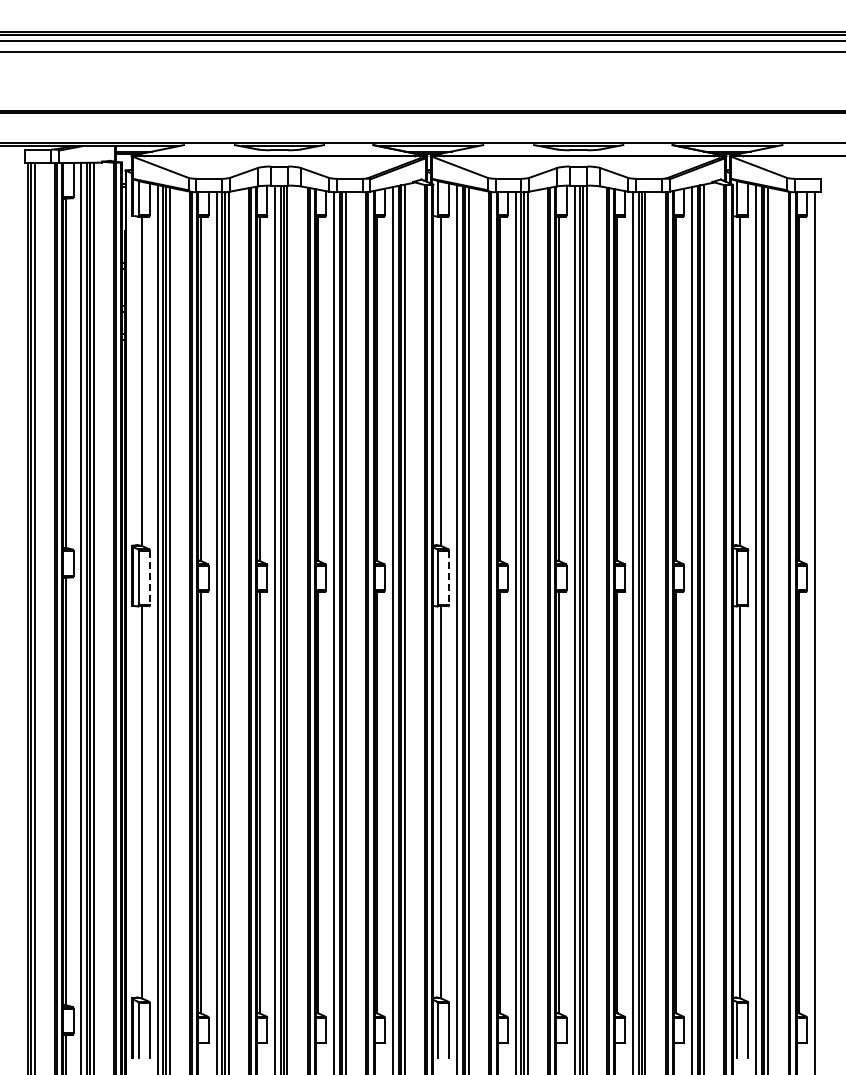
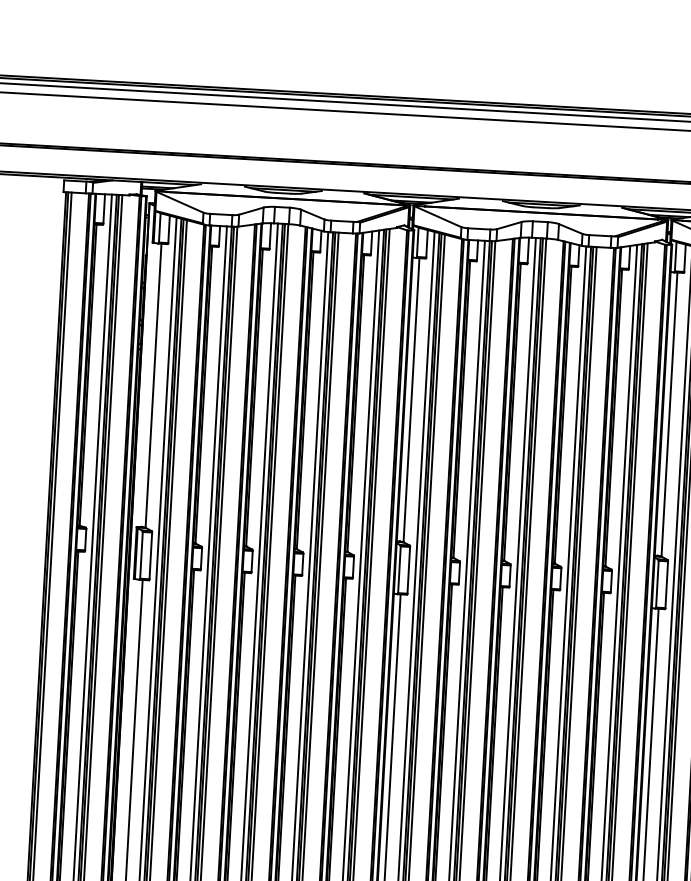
line: (149, 578) -> (150, 556), dashed -> solid
line: (449, 578) -> (409, 570), dashed -> solid

